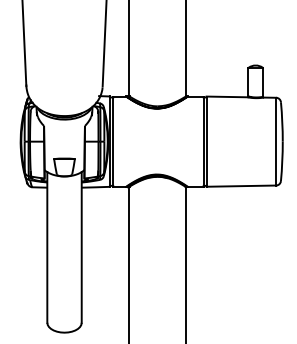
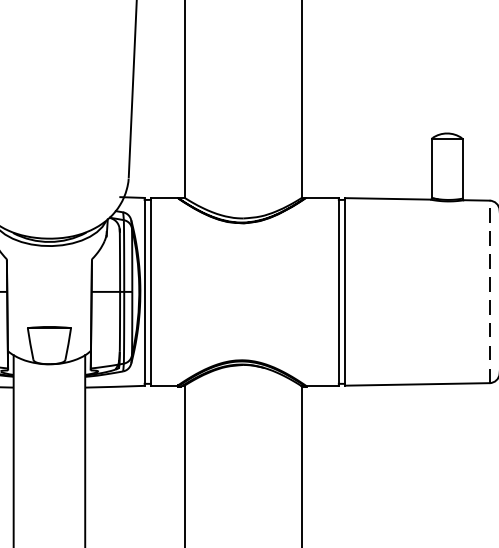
line: (276, 141) -> (490, 291), solid -> dashed

